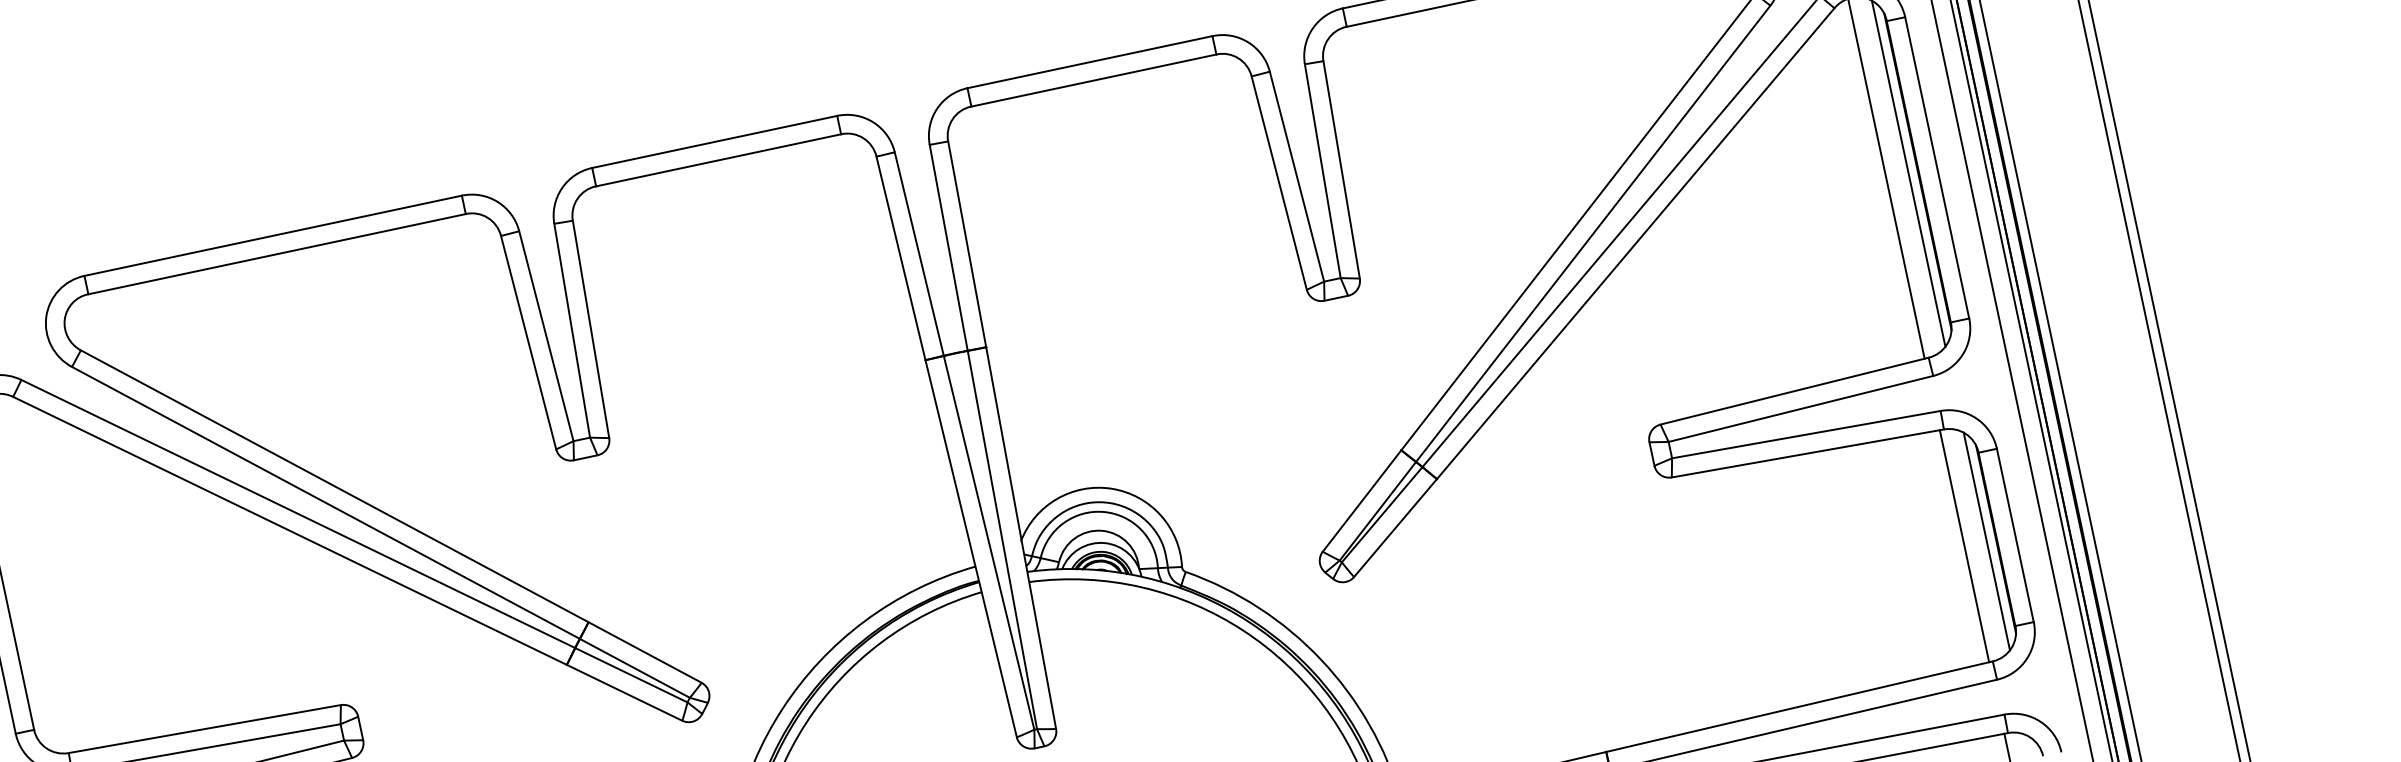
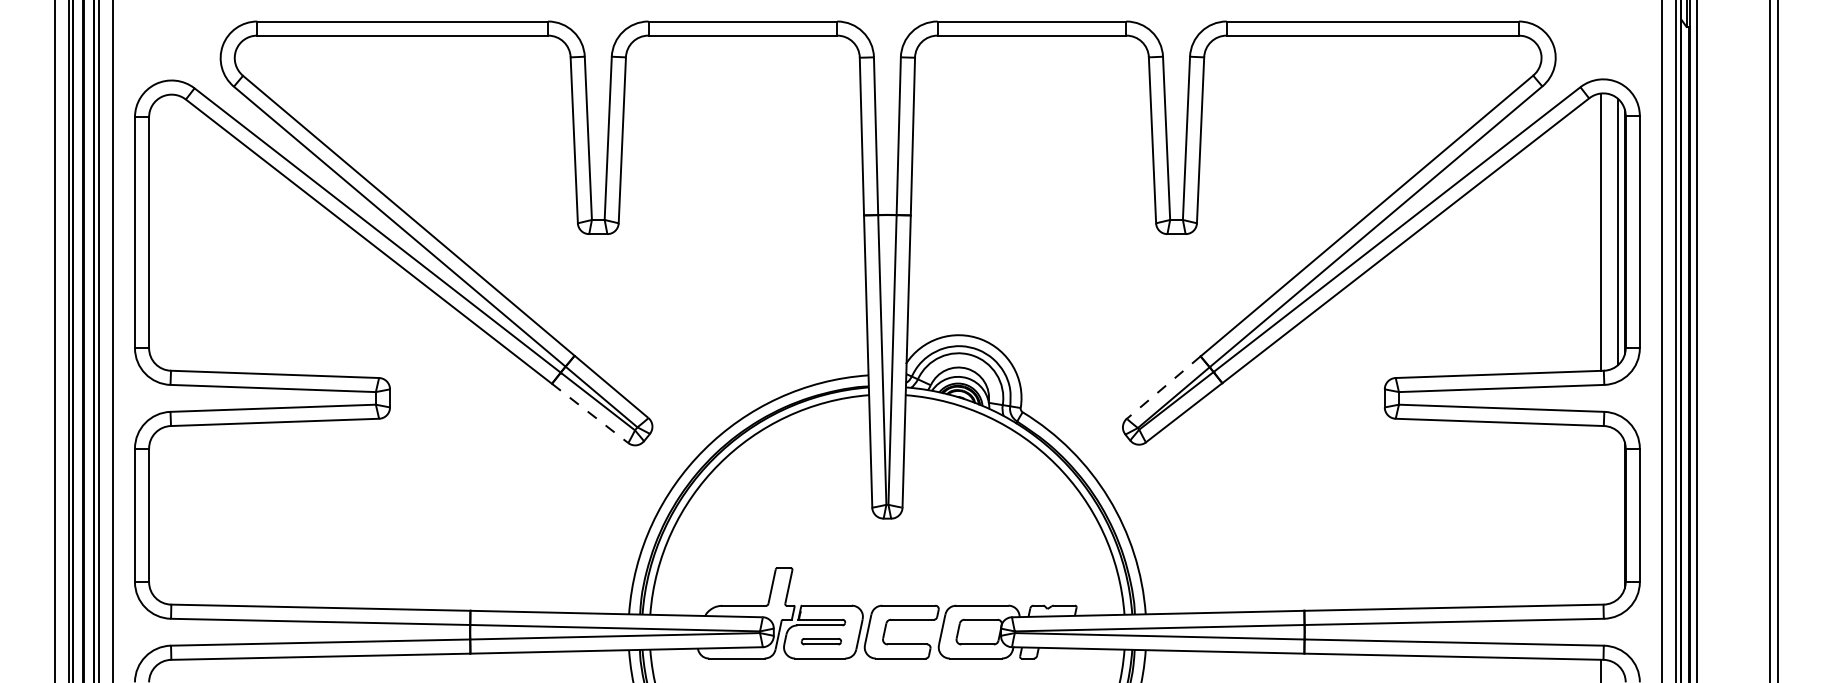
line: (1361, 500) -> (1163, 387), solid -> dashed
line: (1986, 541) -> (1617, 515), removed
line: (1964, 545) -> (1600, 514), removed
line: (625, 692) -> (590, 413), solid -> dashed

